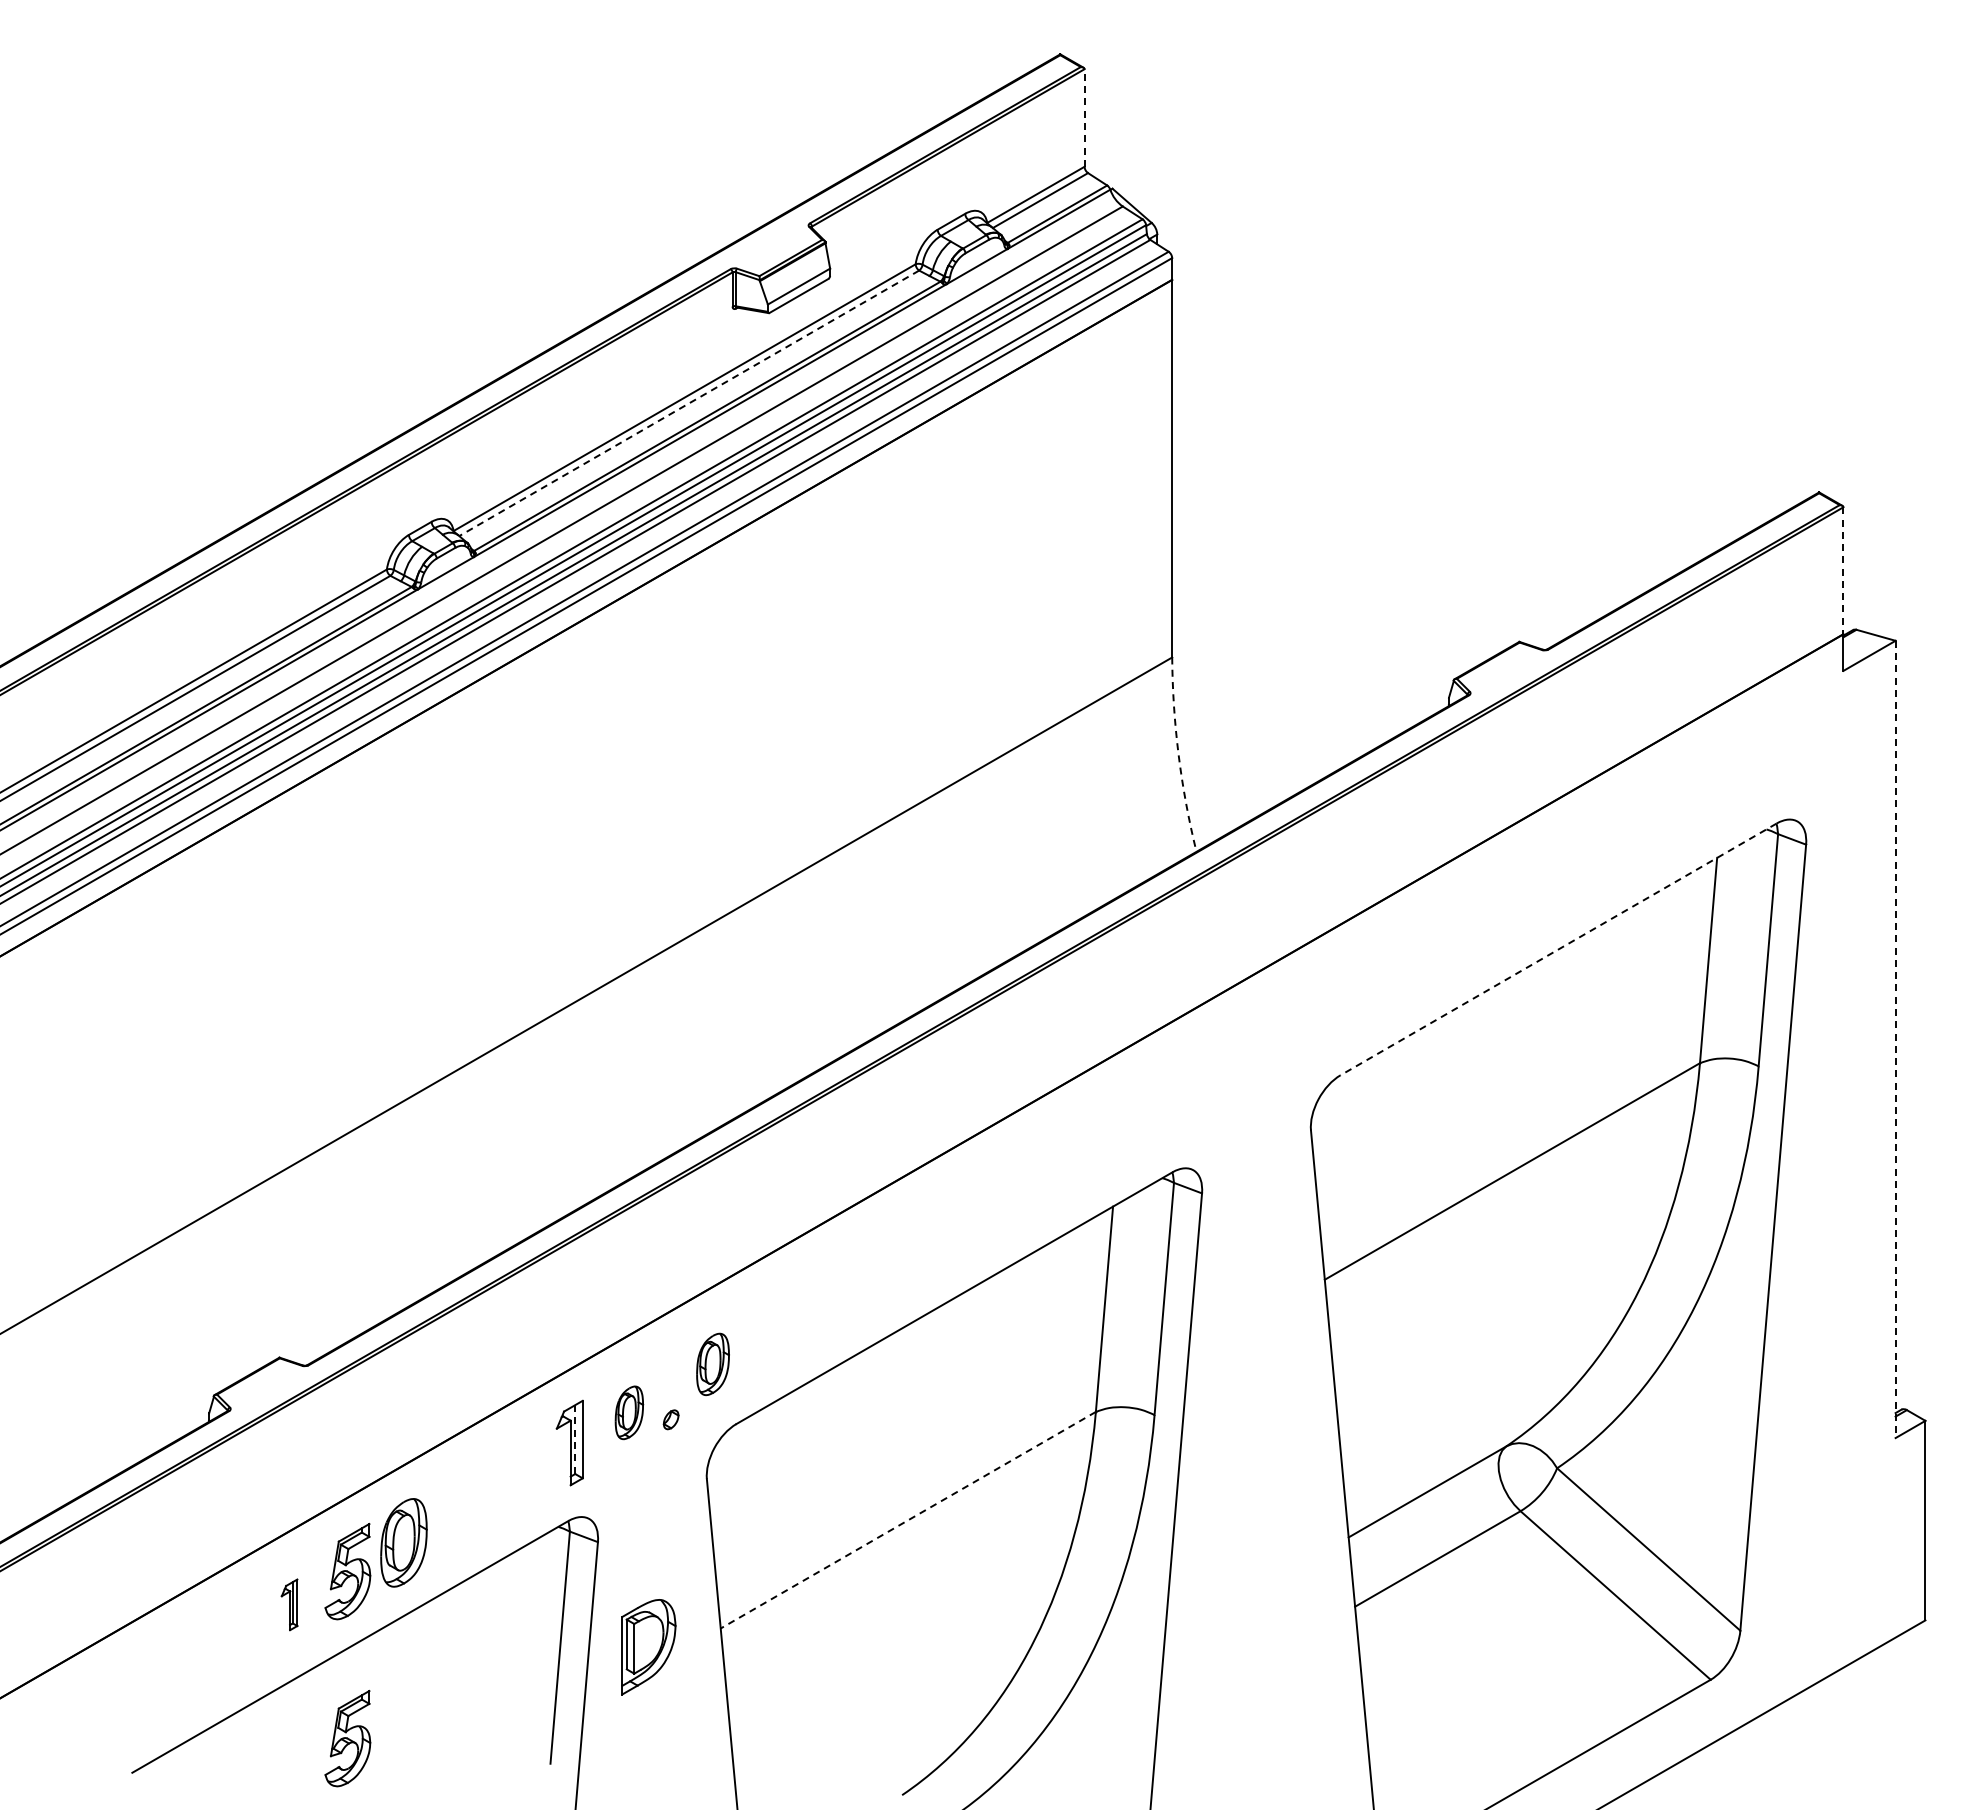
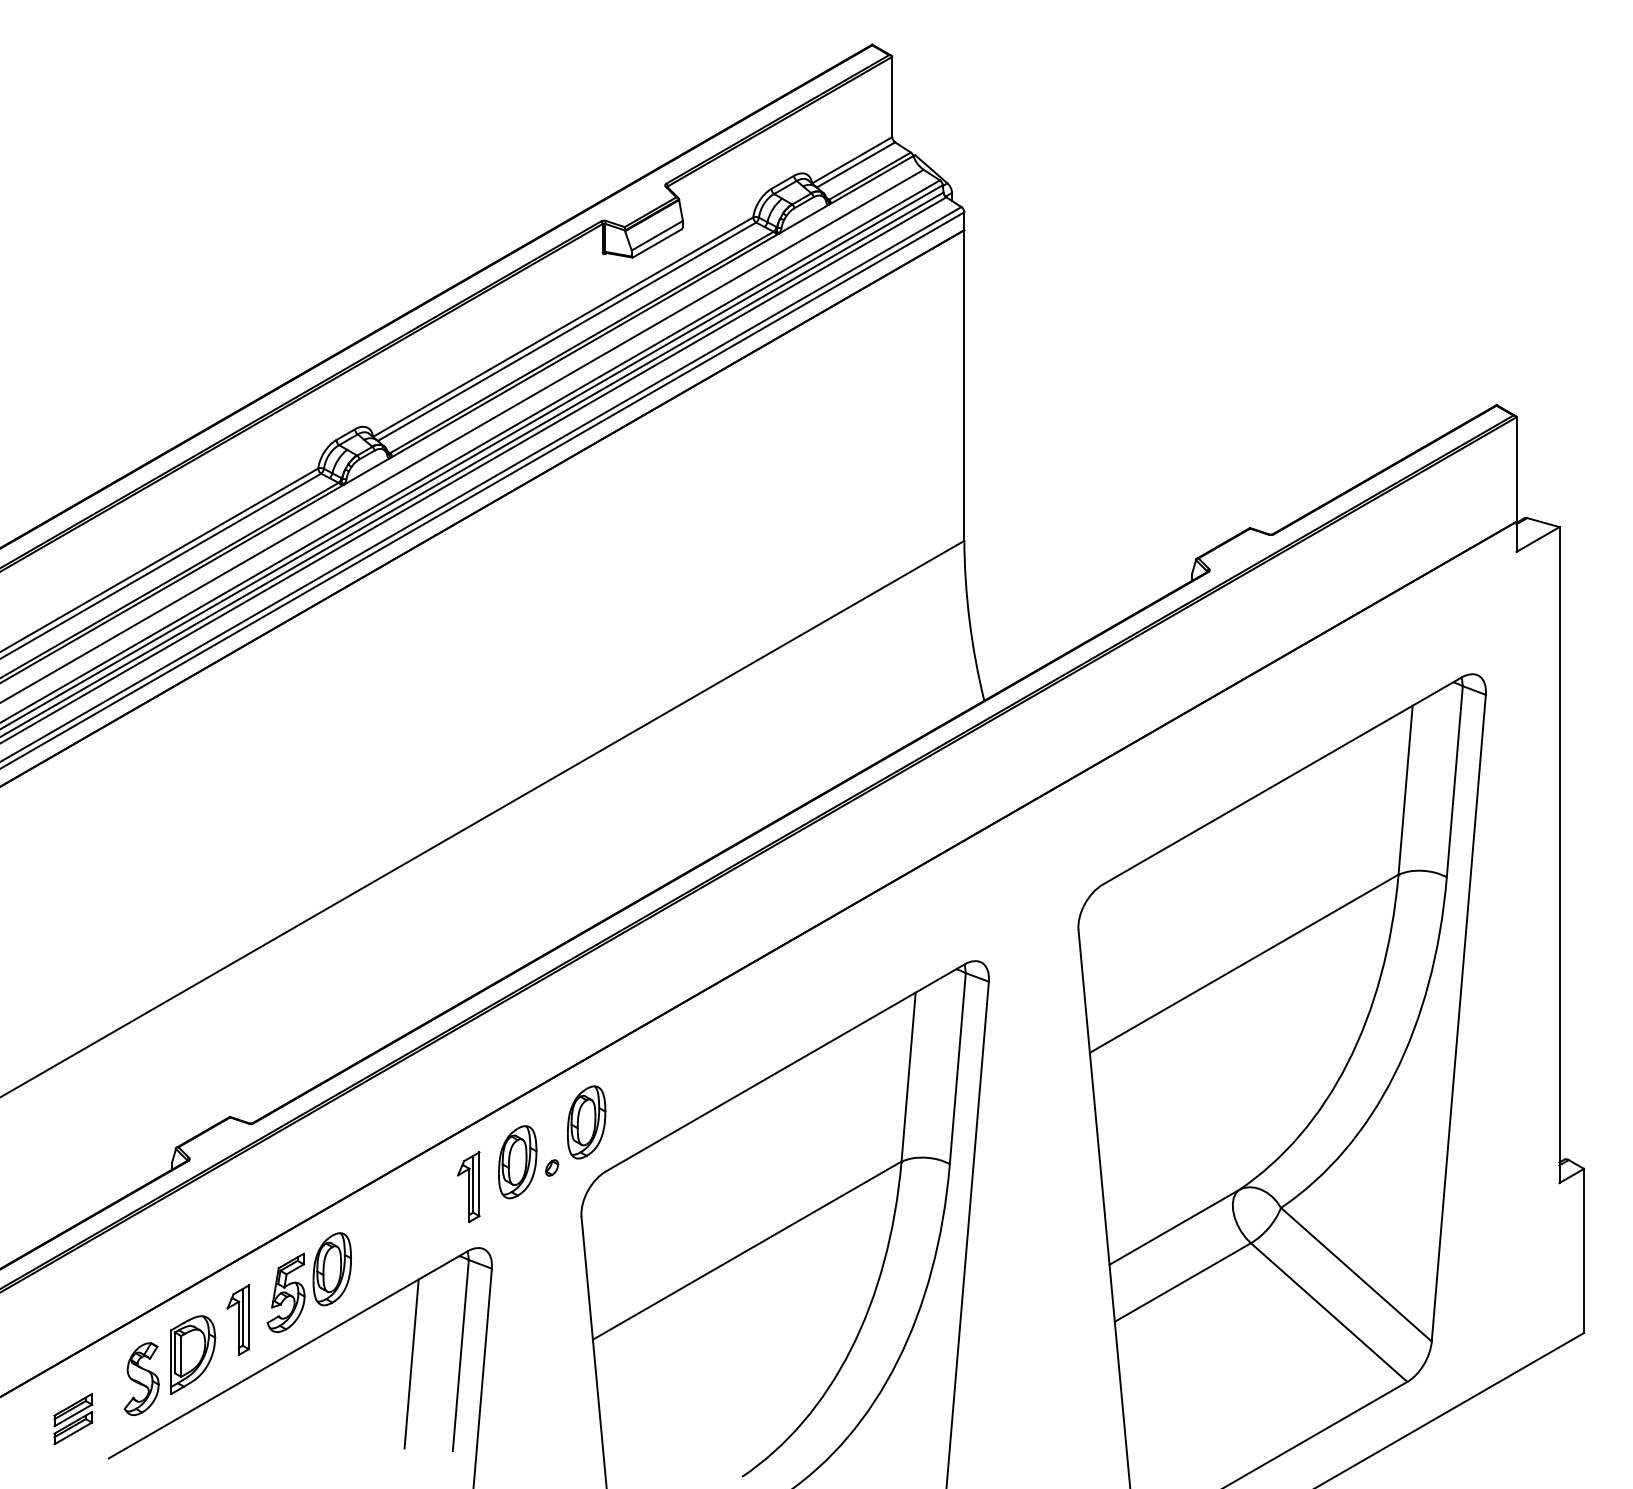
line: (1084, 117) -> (892, 96), dashed -> solid
line: (689, 403) -> (567, 331), dashed -> solid
line: (1843, 570) -> (1516, 469), dashed -> solid
arc: (1178, 755) -> (969, 621), dashed -> solid
line: (1558, 949) -> (1282, 781), dashed -> solid
line: (1895, 1039) -> (1559, 855), dashed -> solid
part: (712, 1364) -> (586, 1122), size x1.43
part: (629, 1412) -> (517, 1162), size x1.67
line: (575, 1440) -> (473, 1185), dashed -> solid
line: (908, 1520) -> (747, 1250), dashed -> solid
part: (289, 1604) -> (238, 1319), size x1.67
part: (648, 1647) -> (192, 1355), moved
line: (499, 1657) -> (410, 1363), added
part: (171, 1676) -> (141, 1379), added
part: (88, 1724) -> (72, 1418), added
part: (347, 1738) -> (285, 1430), removed

